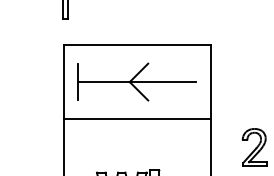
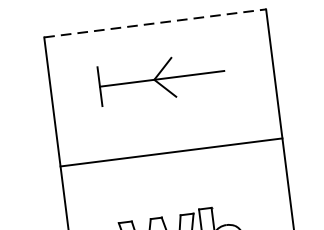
line: (137, 45) -> (155, 23), solid -> dashed
part: (136, 81) -> (161, 78), size x0.7
line: (136, 118) -> (170, 152), moved

